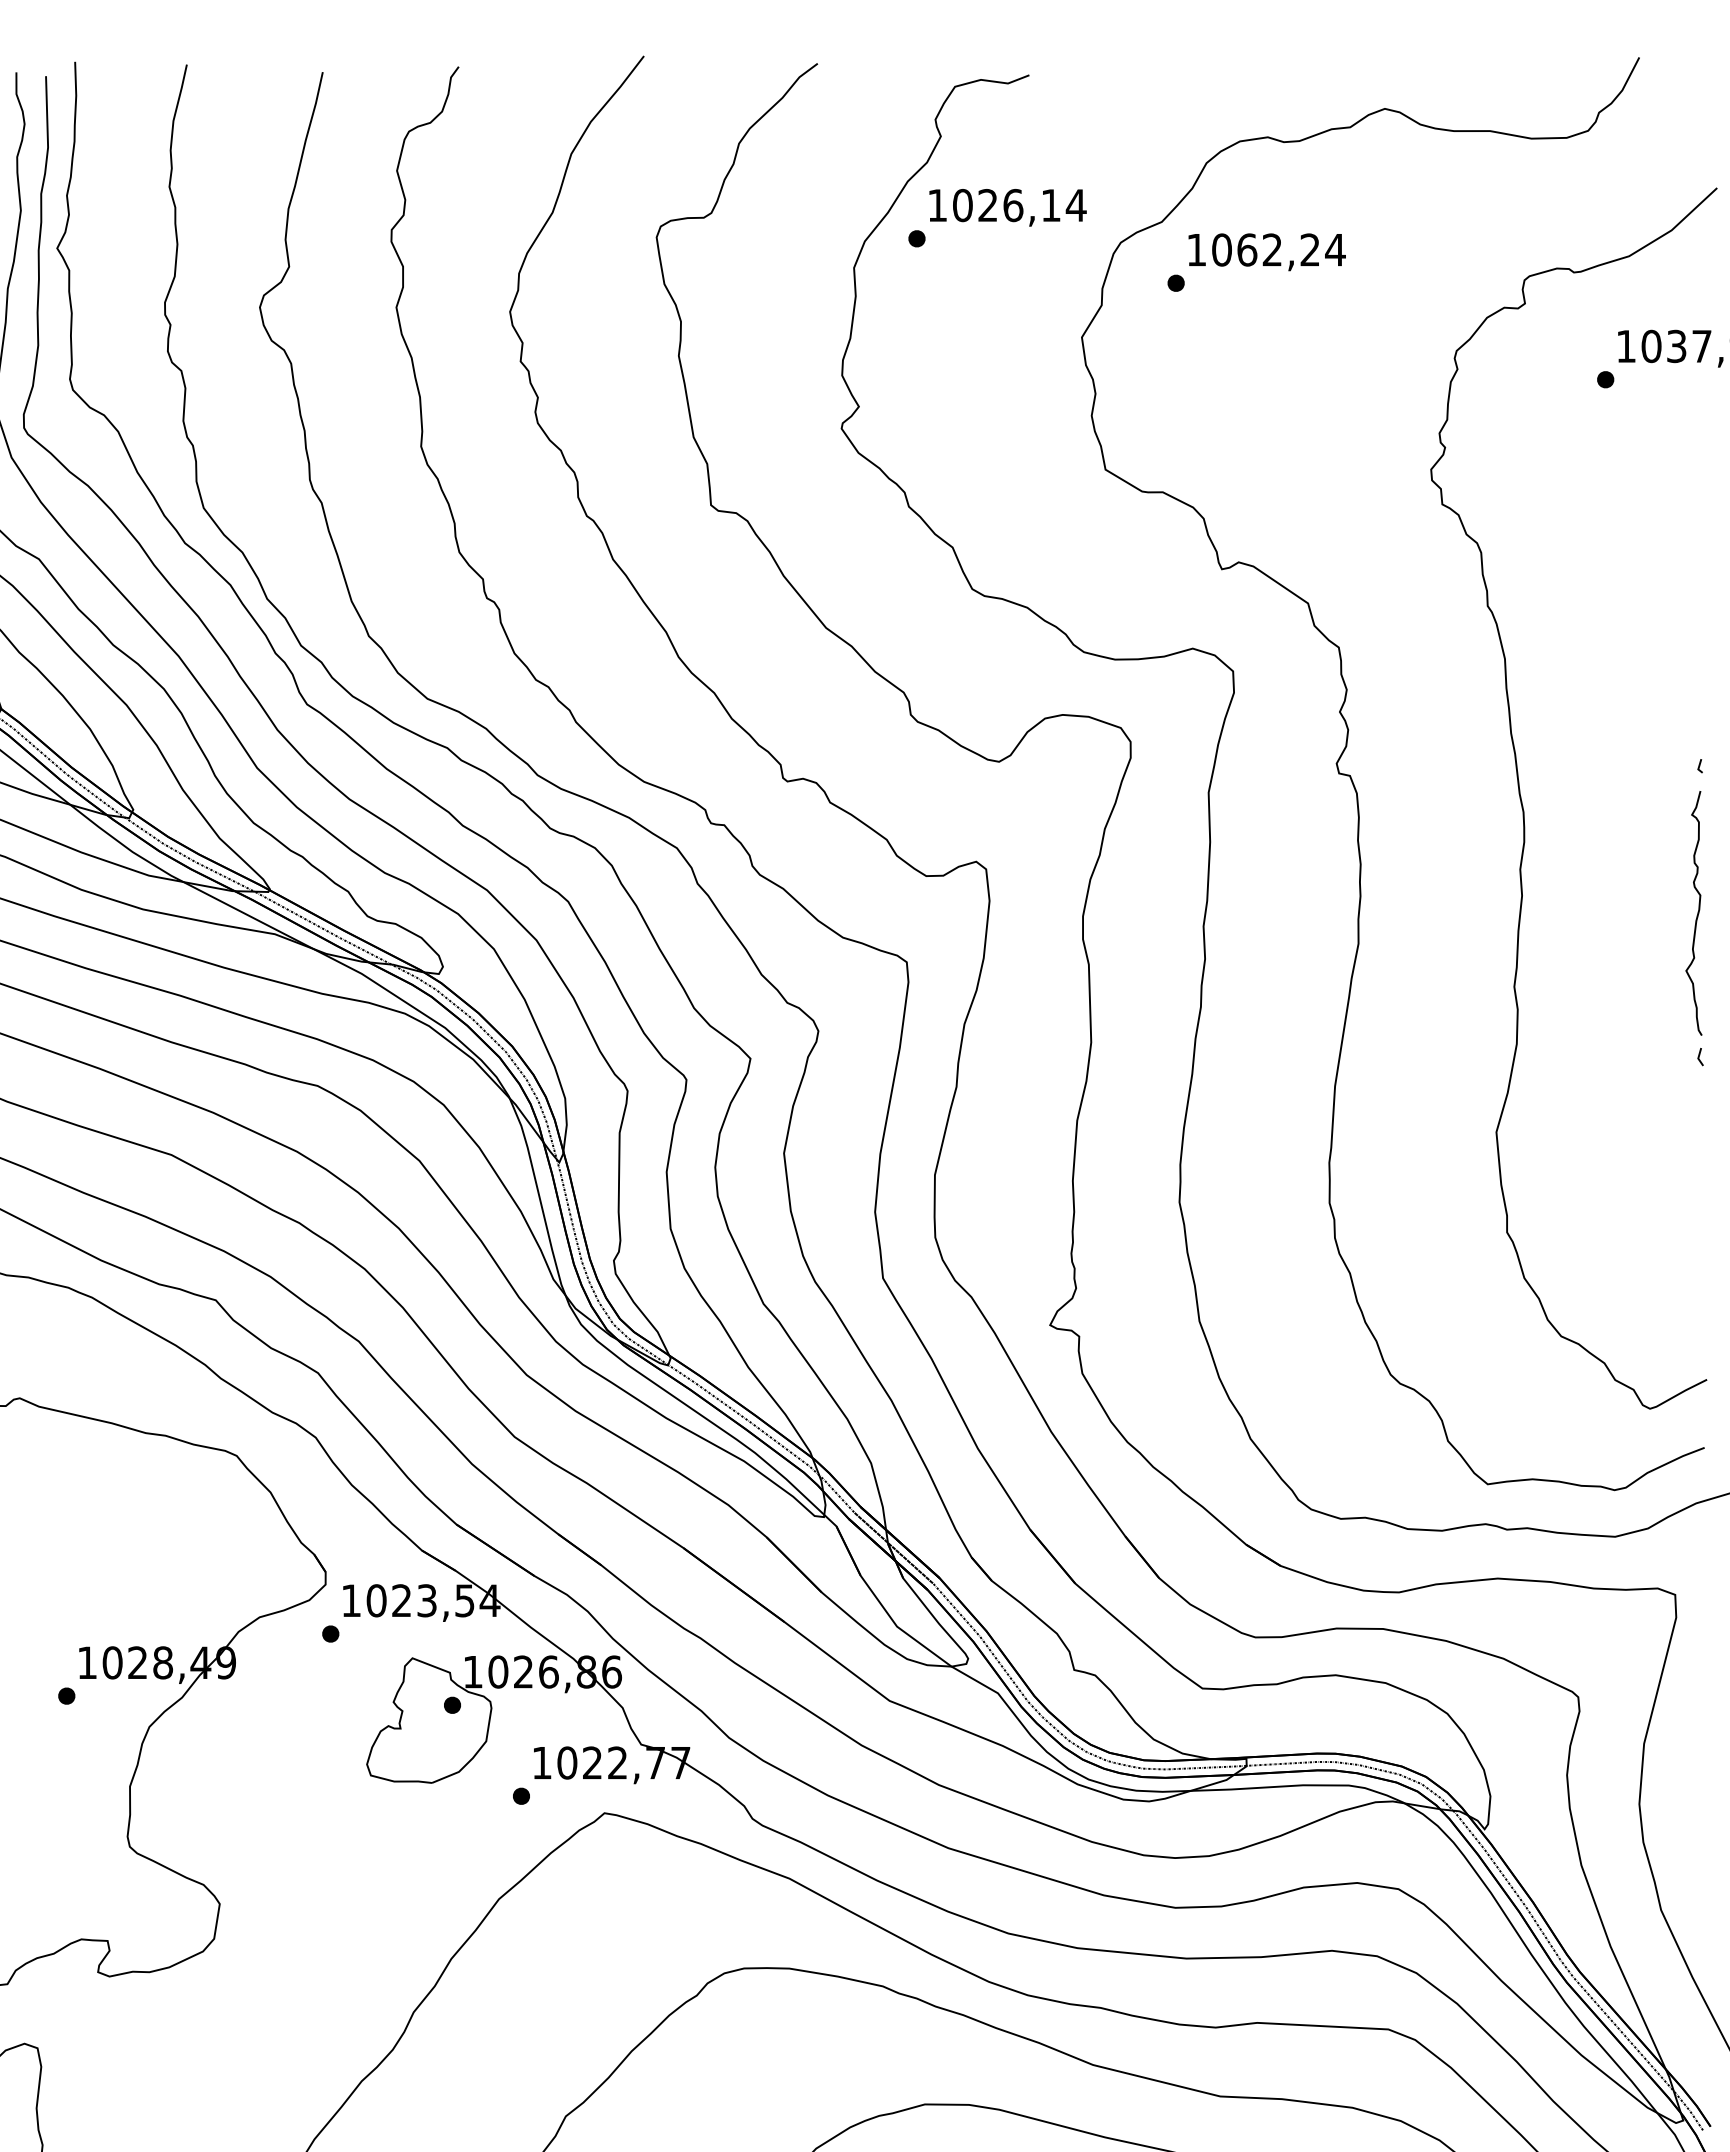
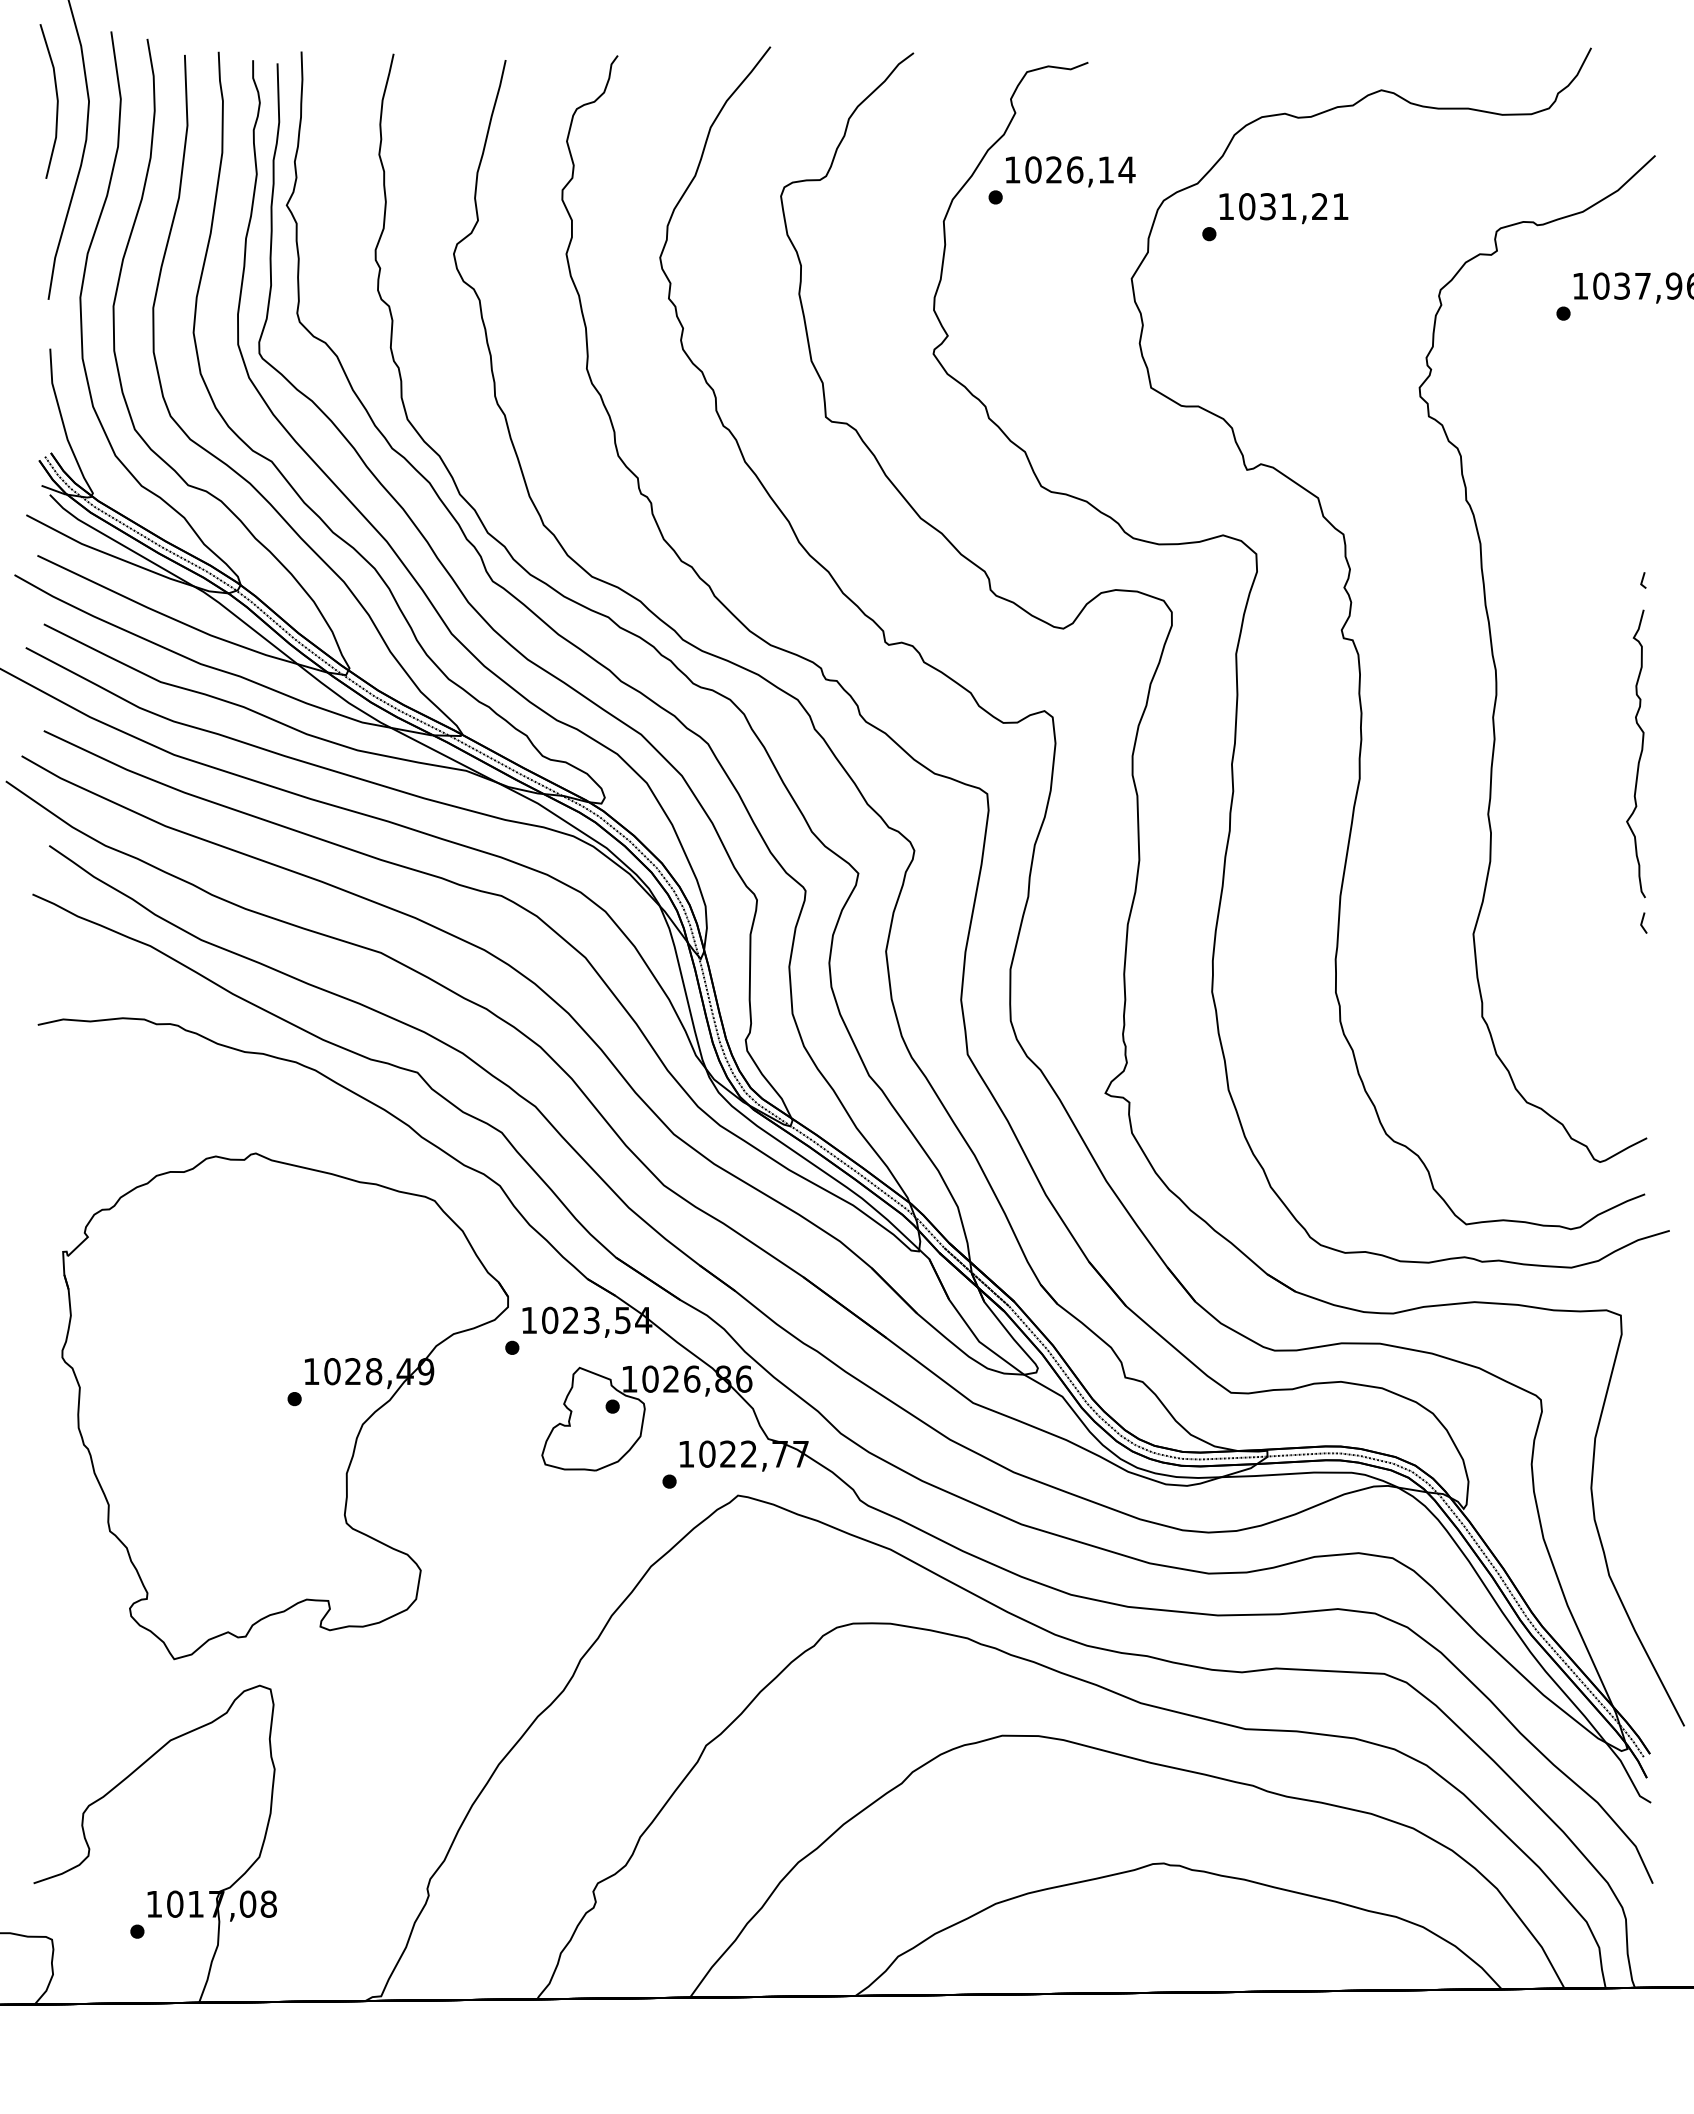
text: (1291, 249) -> (1304, 206), 1062,24 -> 1031,21
part: (1694, 911) -> (1636, 752), size x1.43

